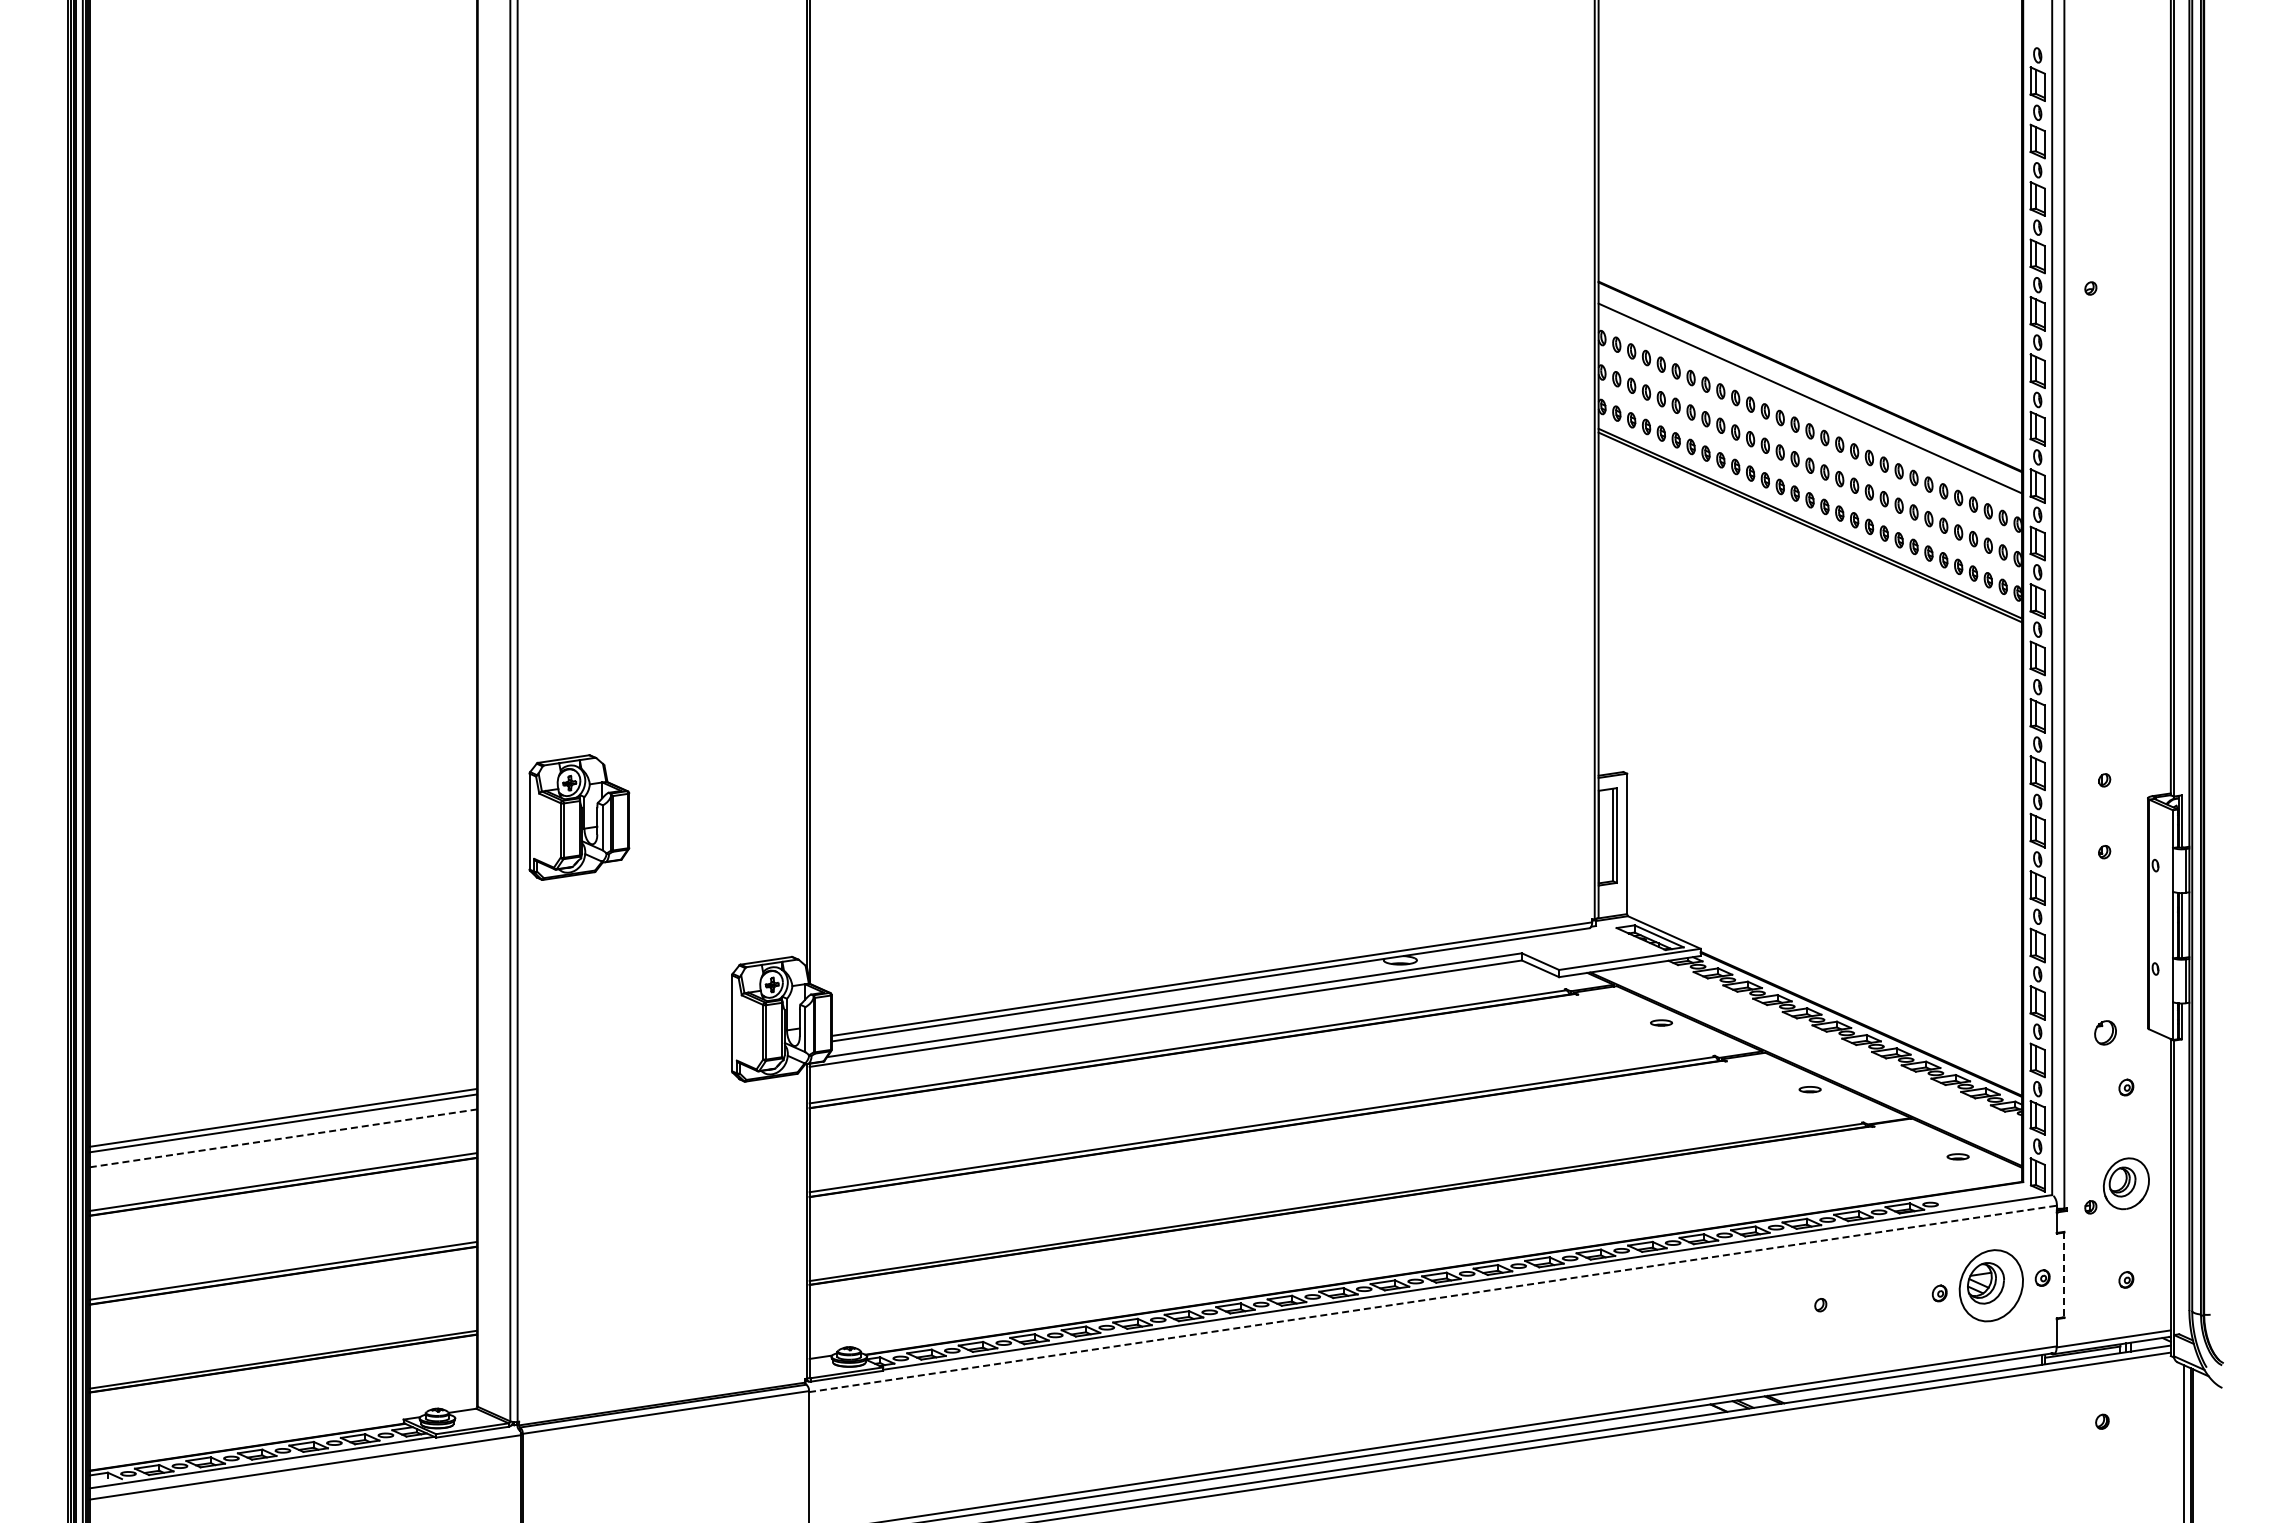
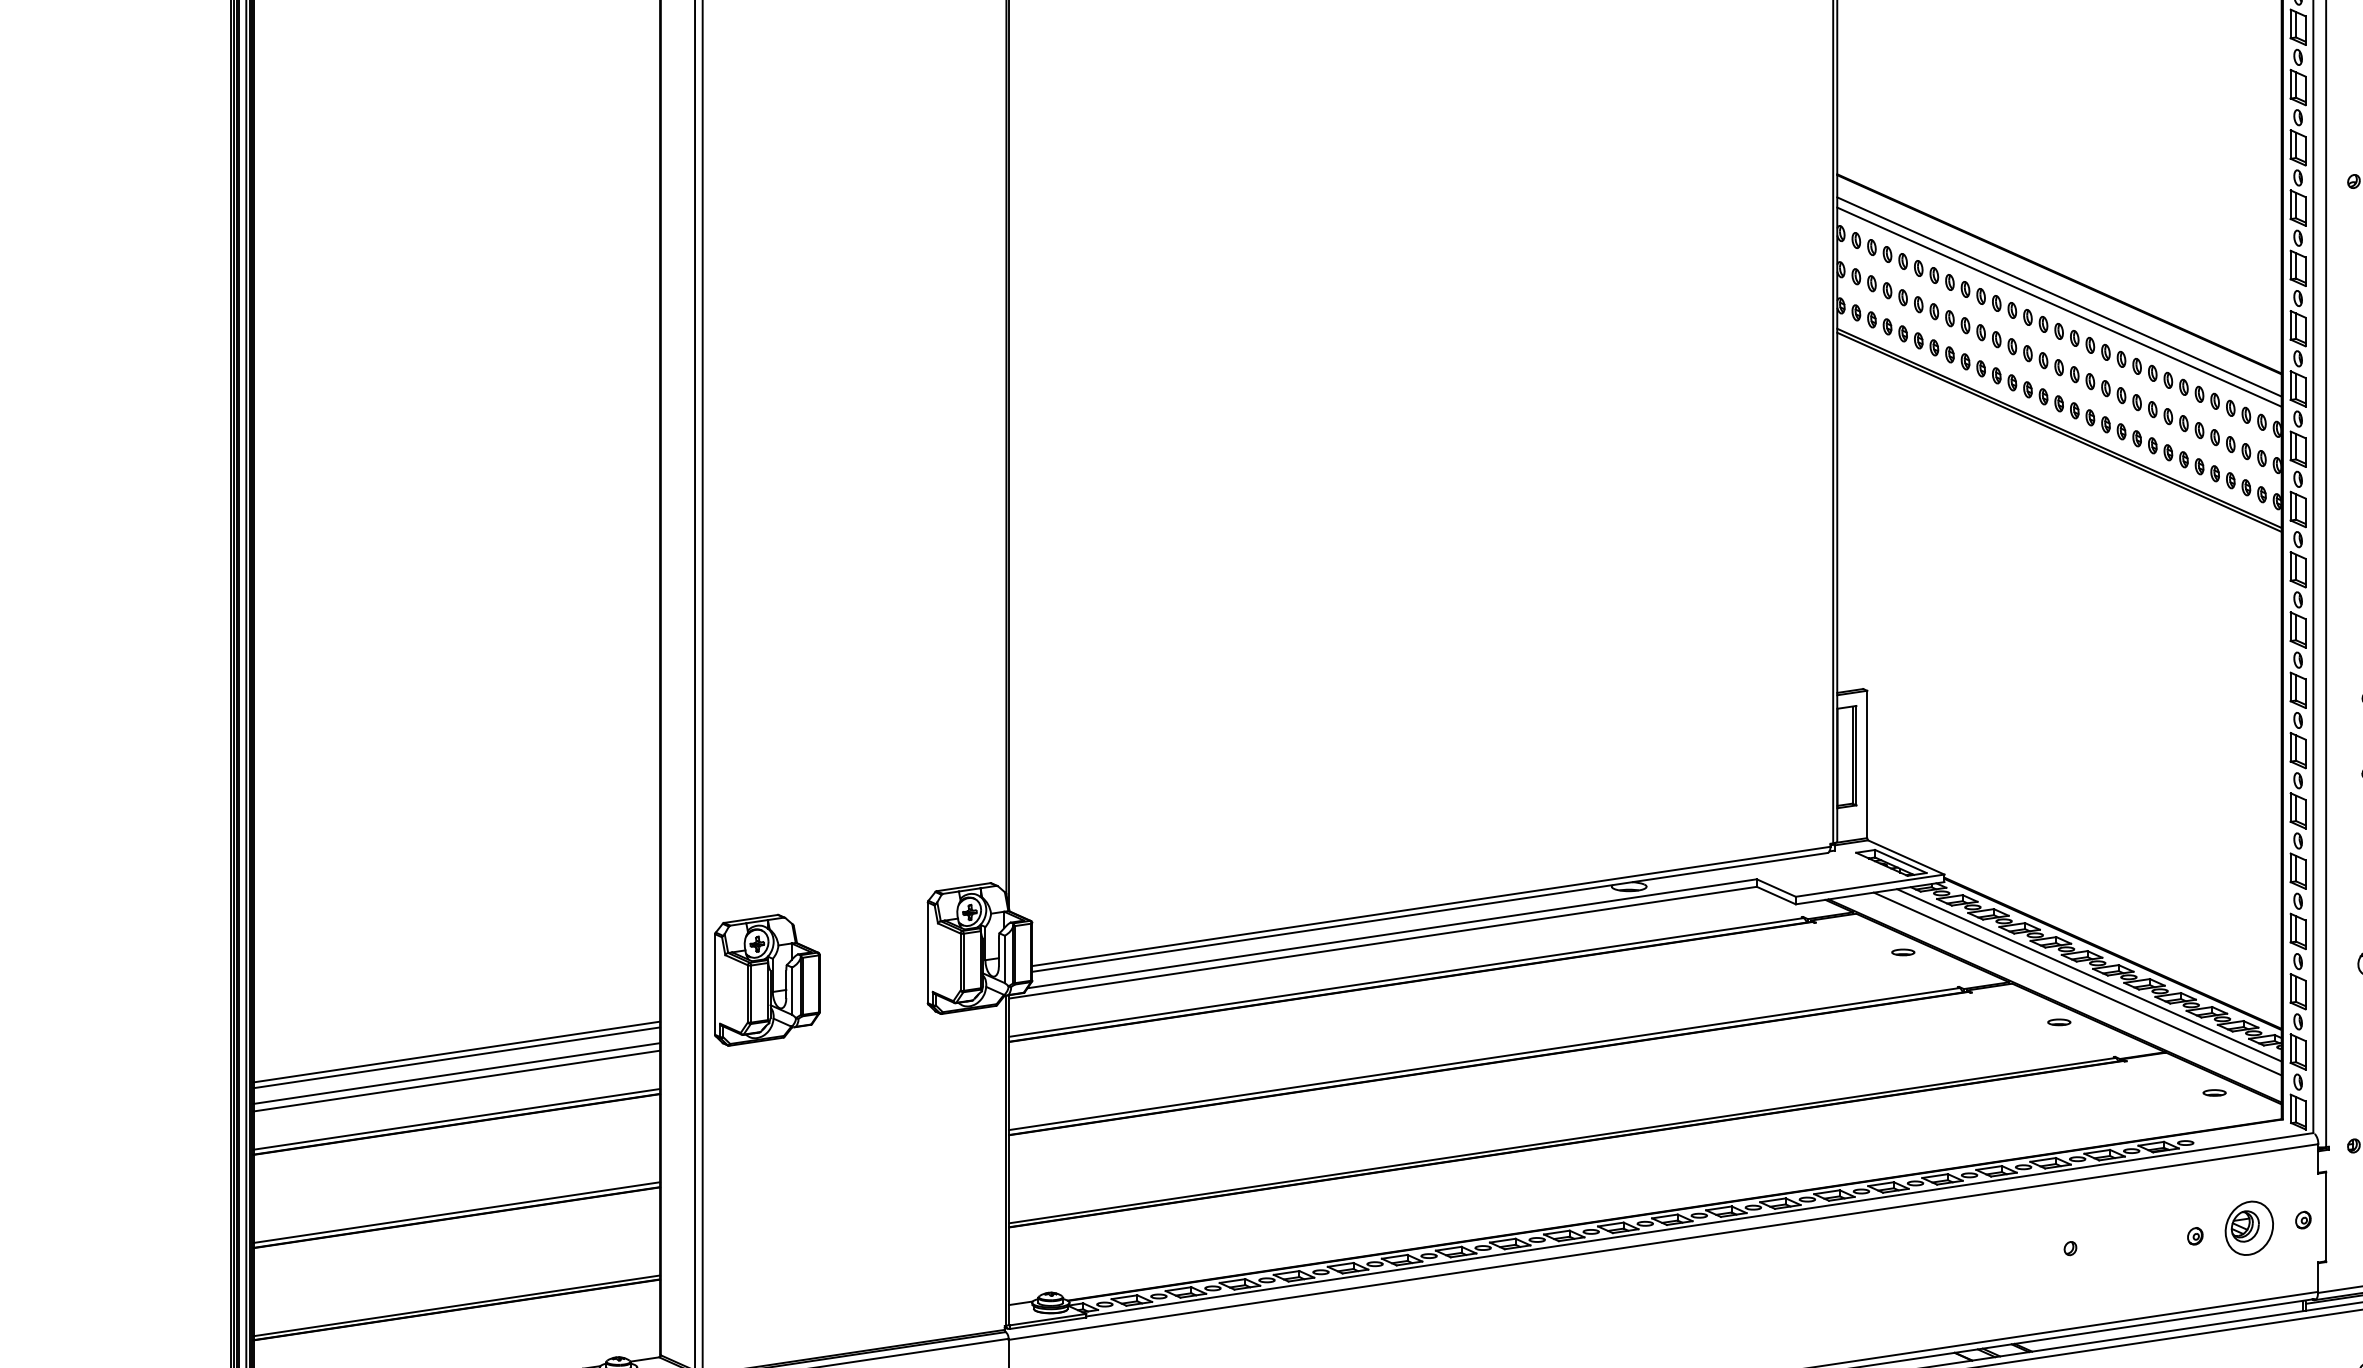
line: (1810, 408) -> (2059, 307), added
part: (579, 817) -> (767, 980), moved
line: (1838, 1044) -> (2089, 975), added
line: (1827, 1053) -> (2077, 984), added
line: (283, 1138) -> (456, 1073), dashed -> solid
line: (283, 1145) -> (456, 1081), added
line: (2064, 1275) -> (2326, 1217), dashed -> solid
part: (1990, 1285) -> (2248, 1227), size x0.71
line: (1432, 1298) -> (1662, 1241), dashed -> solid

